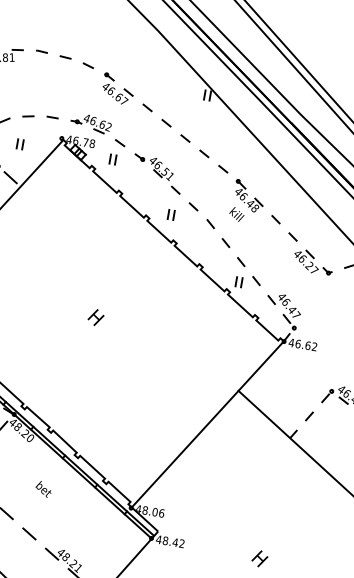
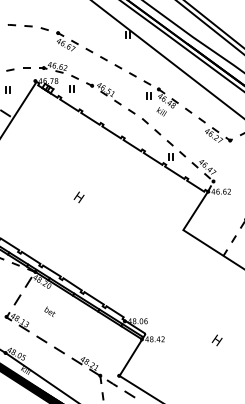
part: (170, 214) -> (148, 95), moved
line: (185, 449) -> (154, 275), removed
text: (43, 488) -> (49, 311), moved

